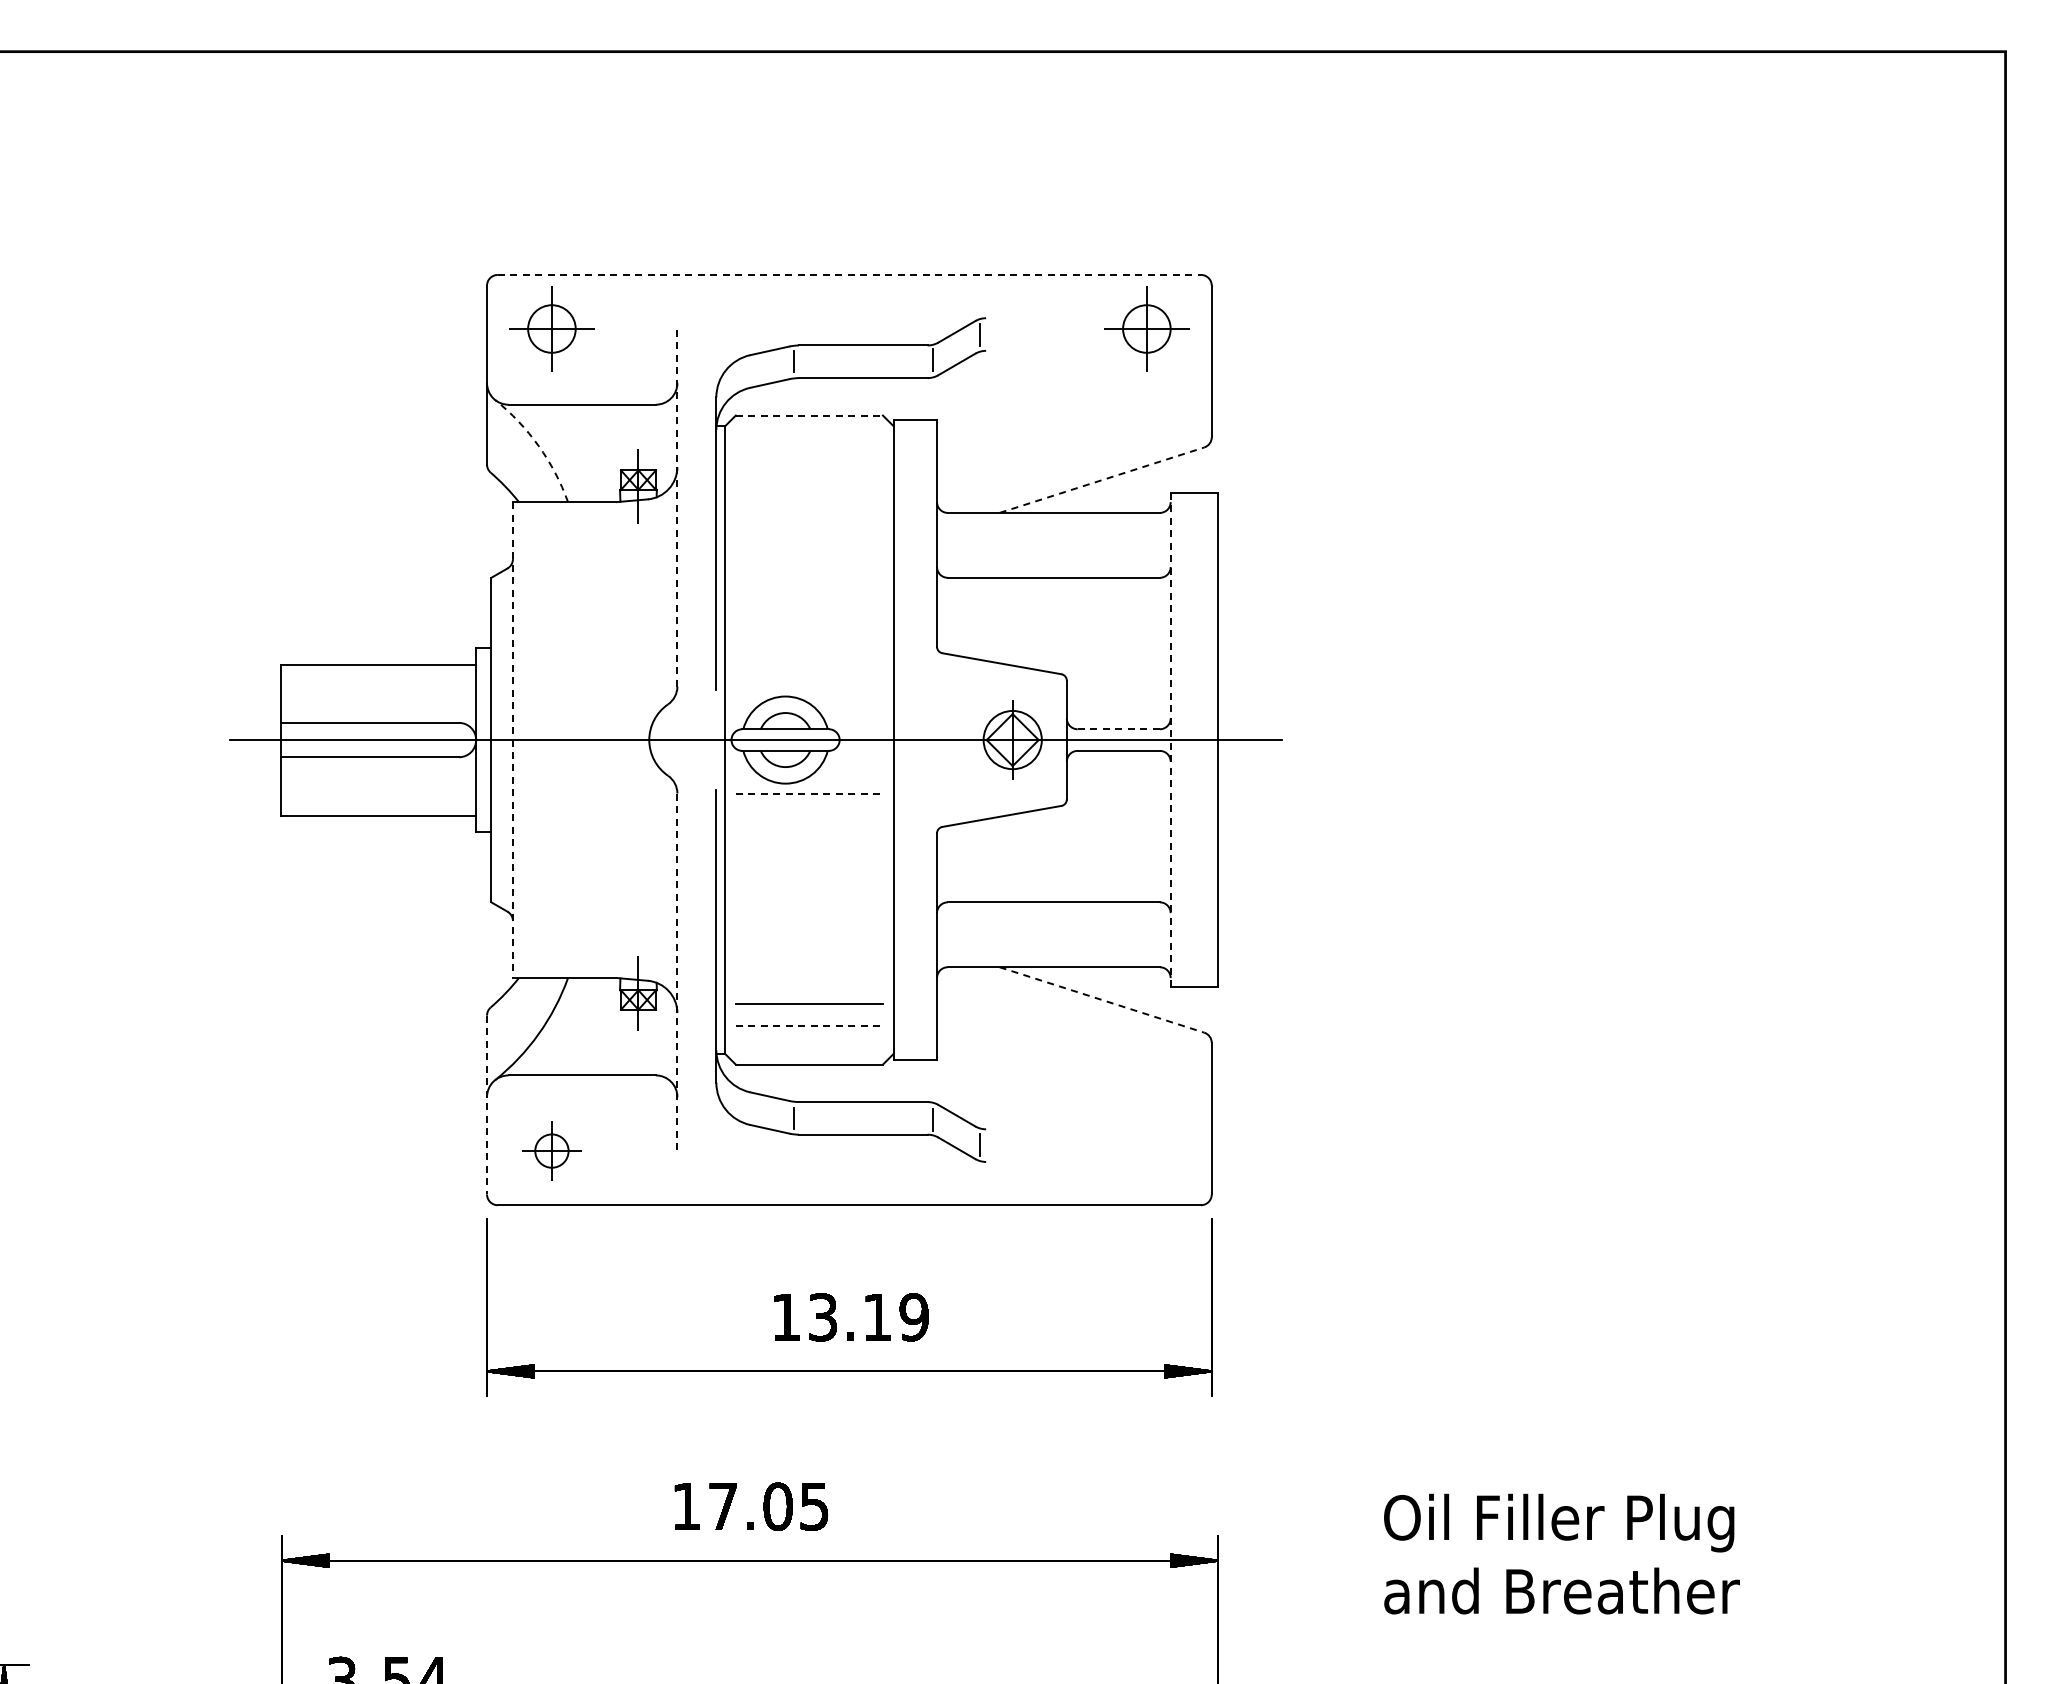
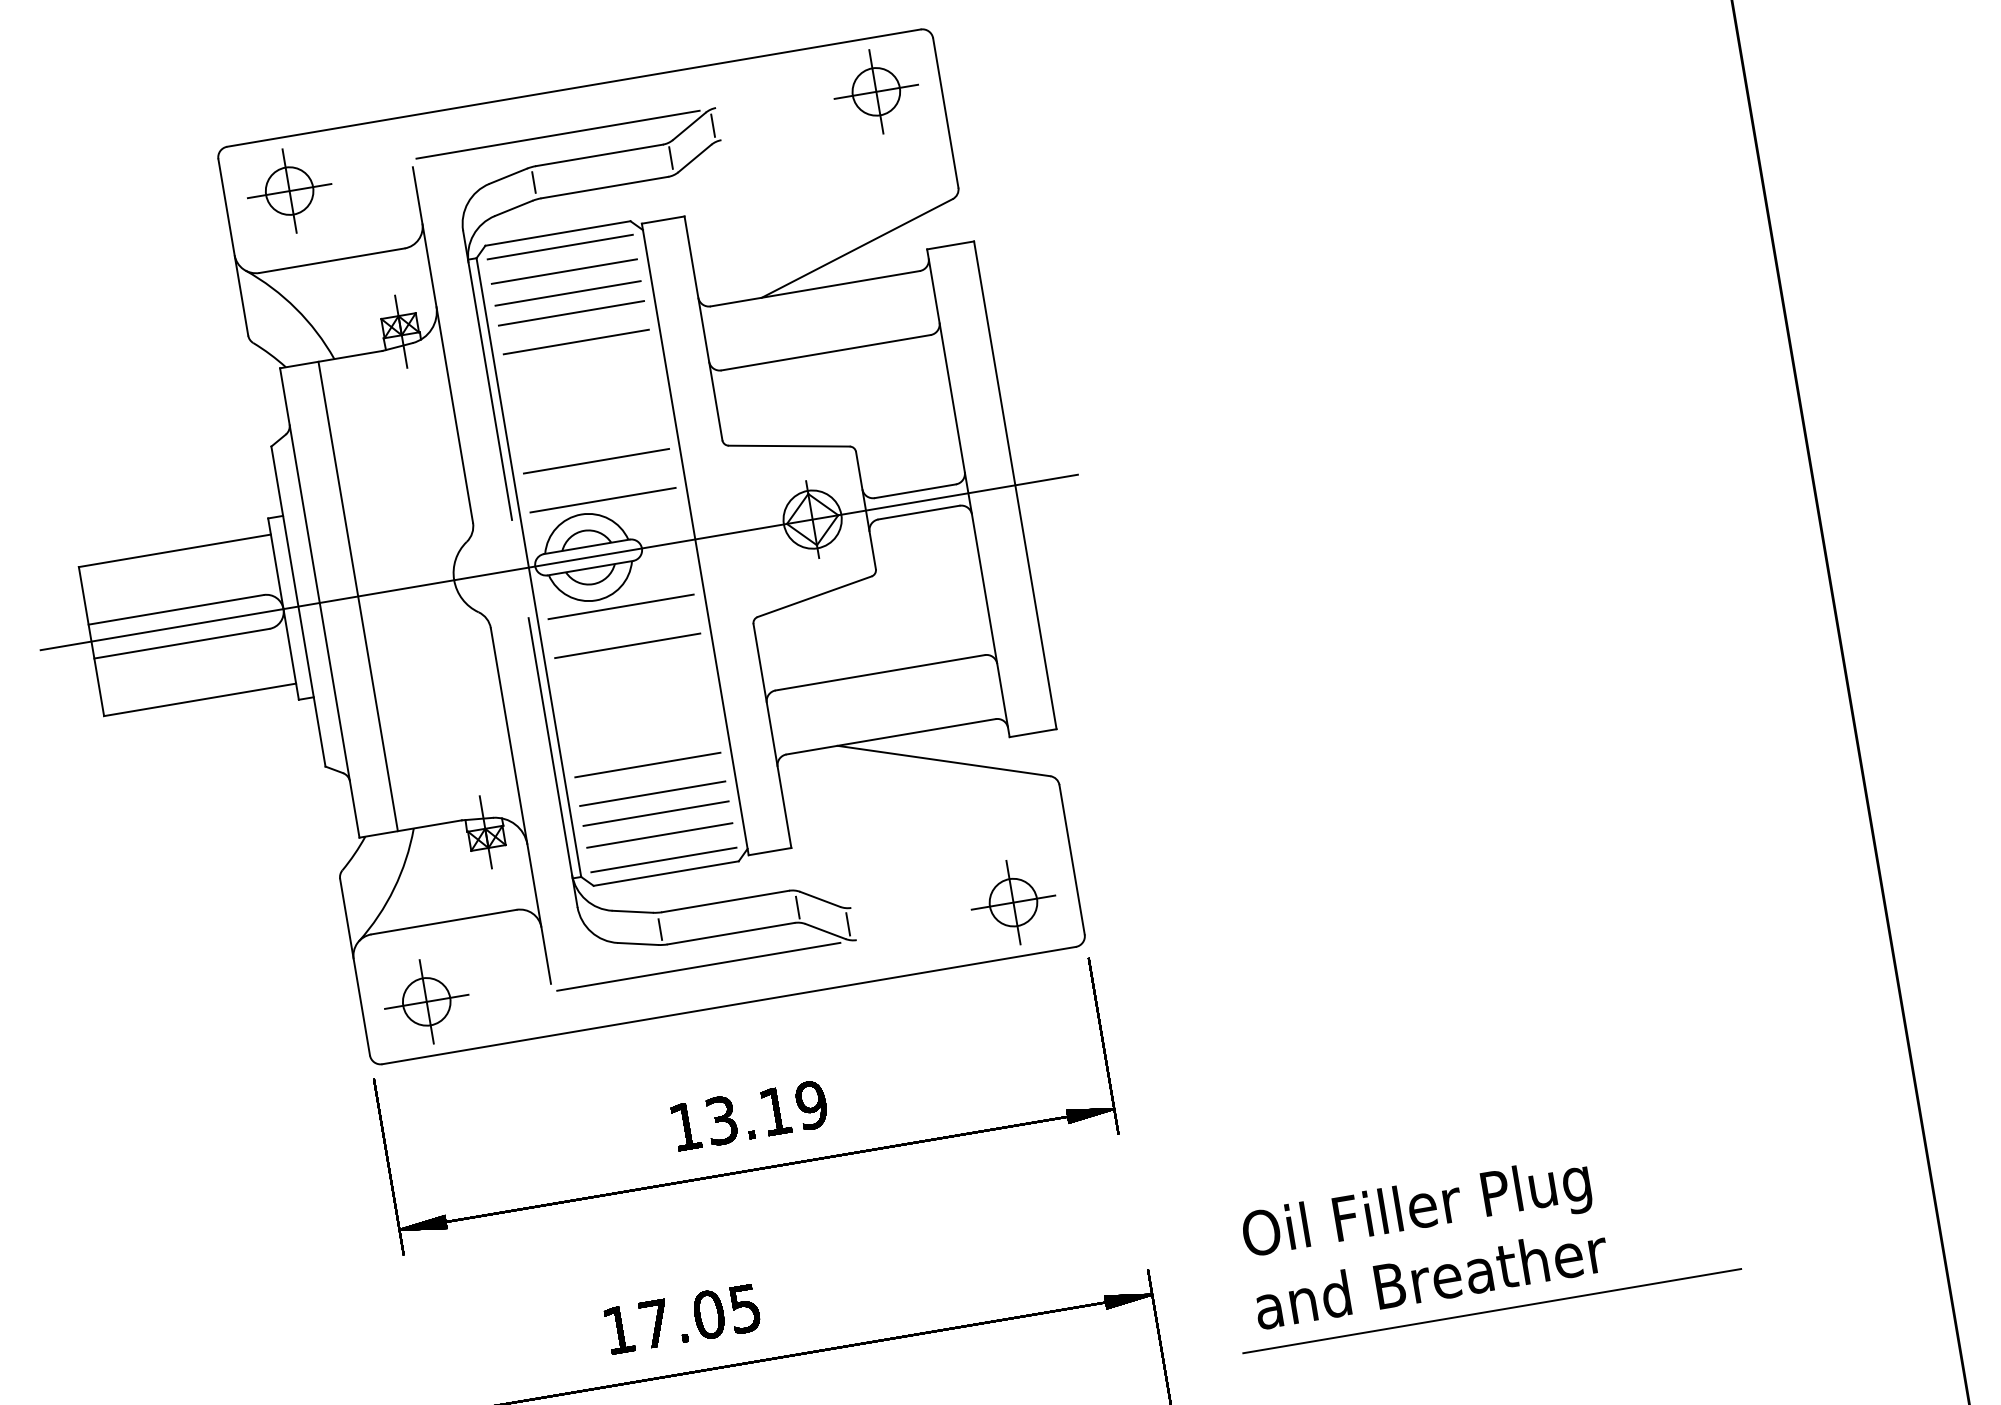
line: (849, 274) -> (574, 87), dashed -> solid
line: (825, 318) -> (557, 135), added
line: (809, 415) -> (558, 233), dashed -> solid
line: (808, 429) -> (559, 247), added
arc: (538, 446) -> (295, 309), dashed -> solid
line: (809, 453) -> (564, 270), added
line: (808, 476) -> (567, 293), added
line: (1102, 480) -> (857, 248), dashed -> solid
line: (808, 496) -> (570, 313), added
line: (677, 505) -> (442, 344), dashed -> solid
line: (808, 525) -> (575, 342), added
line: (808, 646) -> (595, 461), added
line: (808, 686) -> (602, 500), added
line: (1119, 729) -> (916, 491), dashed -> solid
line: (512, 740) -> (319, 603), dashed -> solid
line: (551, 740) -> (357, 596), added
line: (1170, 740) -> (968, 493), dashed -> solid
line: (809, 794) -> (621, 607), dashed -> solid
line: (808, 833) -> (626, 645), added
line: (808, 954) -> (646, 765), added
line: (677, 974) -> (521, 806), dashed -> solid
line: (808, 983) -> (651, 793), added
line: (1102, 1000) -> (944, 761), dashed -> solid
line: (809, 1025) -> (659, 834), dashed -> solid
line: (808, 1050) -> (663, 859), added
line: (487, 1105) -> (355, 967), dashed -> solid
part: (551, 1150) -> (426, 1001), size x1.43
part: (1146, 1150) -> (1013, 902), added
line: (825, 1161) -> (698, 966), added
text: (1561, 1553) -> (1424, 1241), moved
line: (1550, 1633) -> (1492, 1310), added

